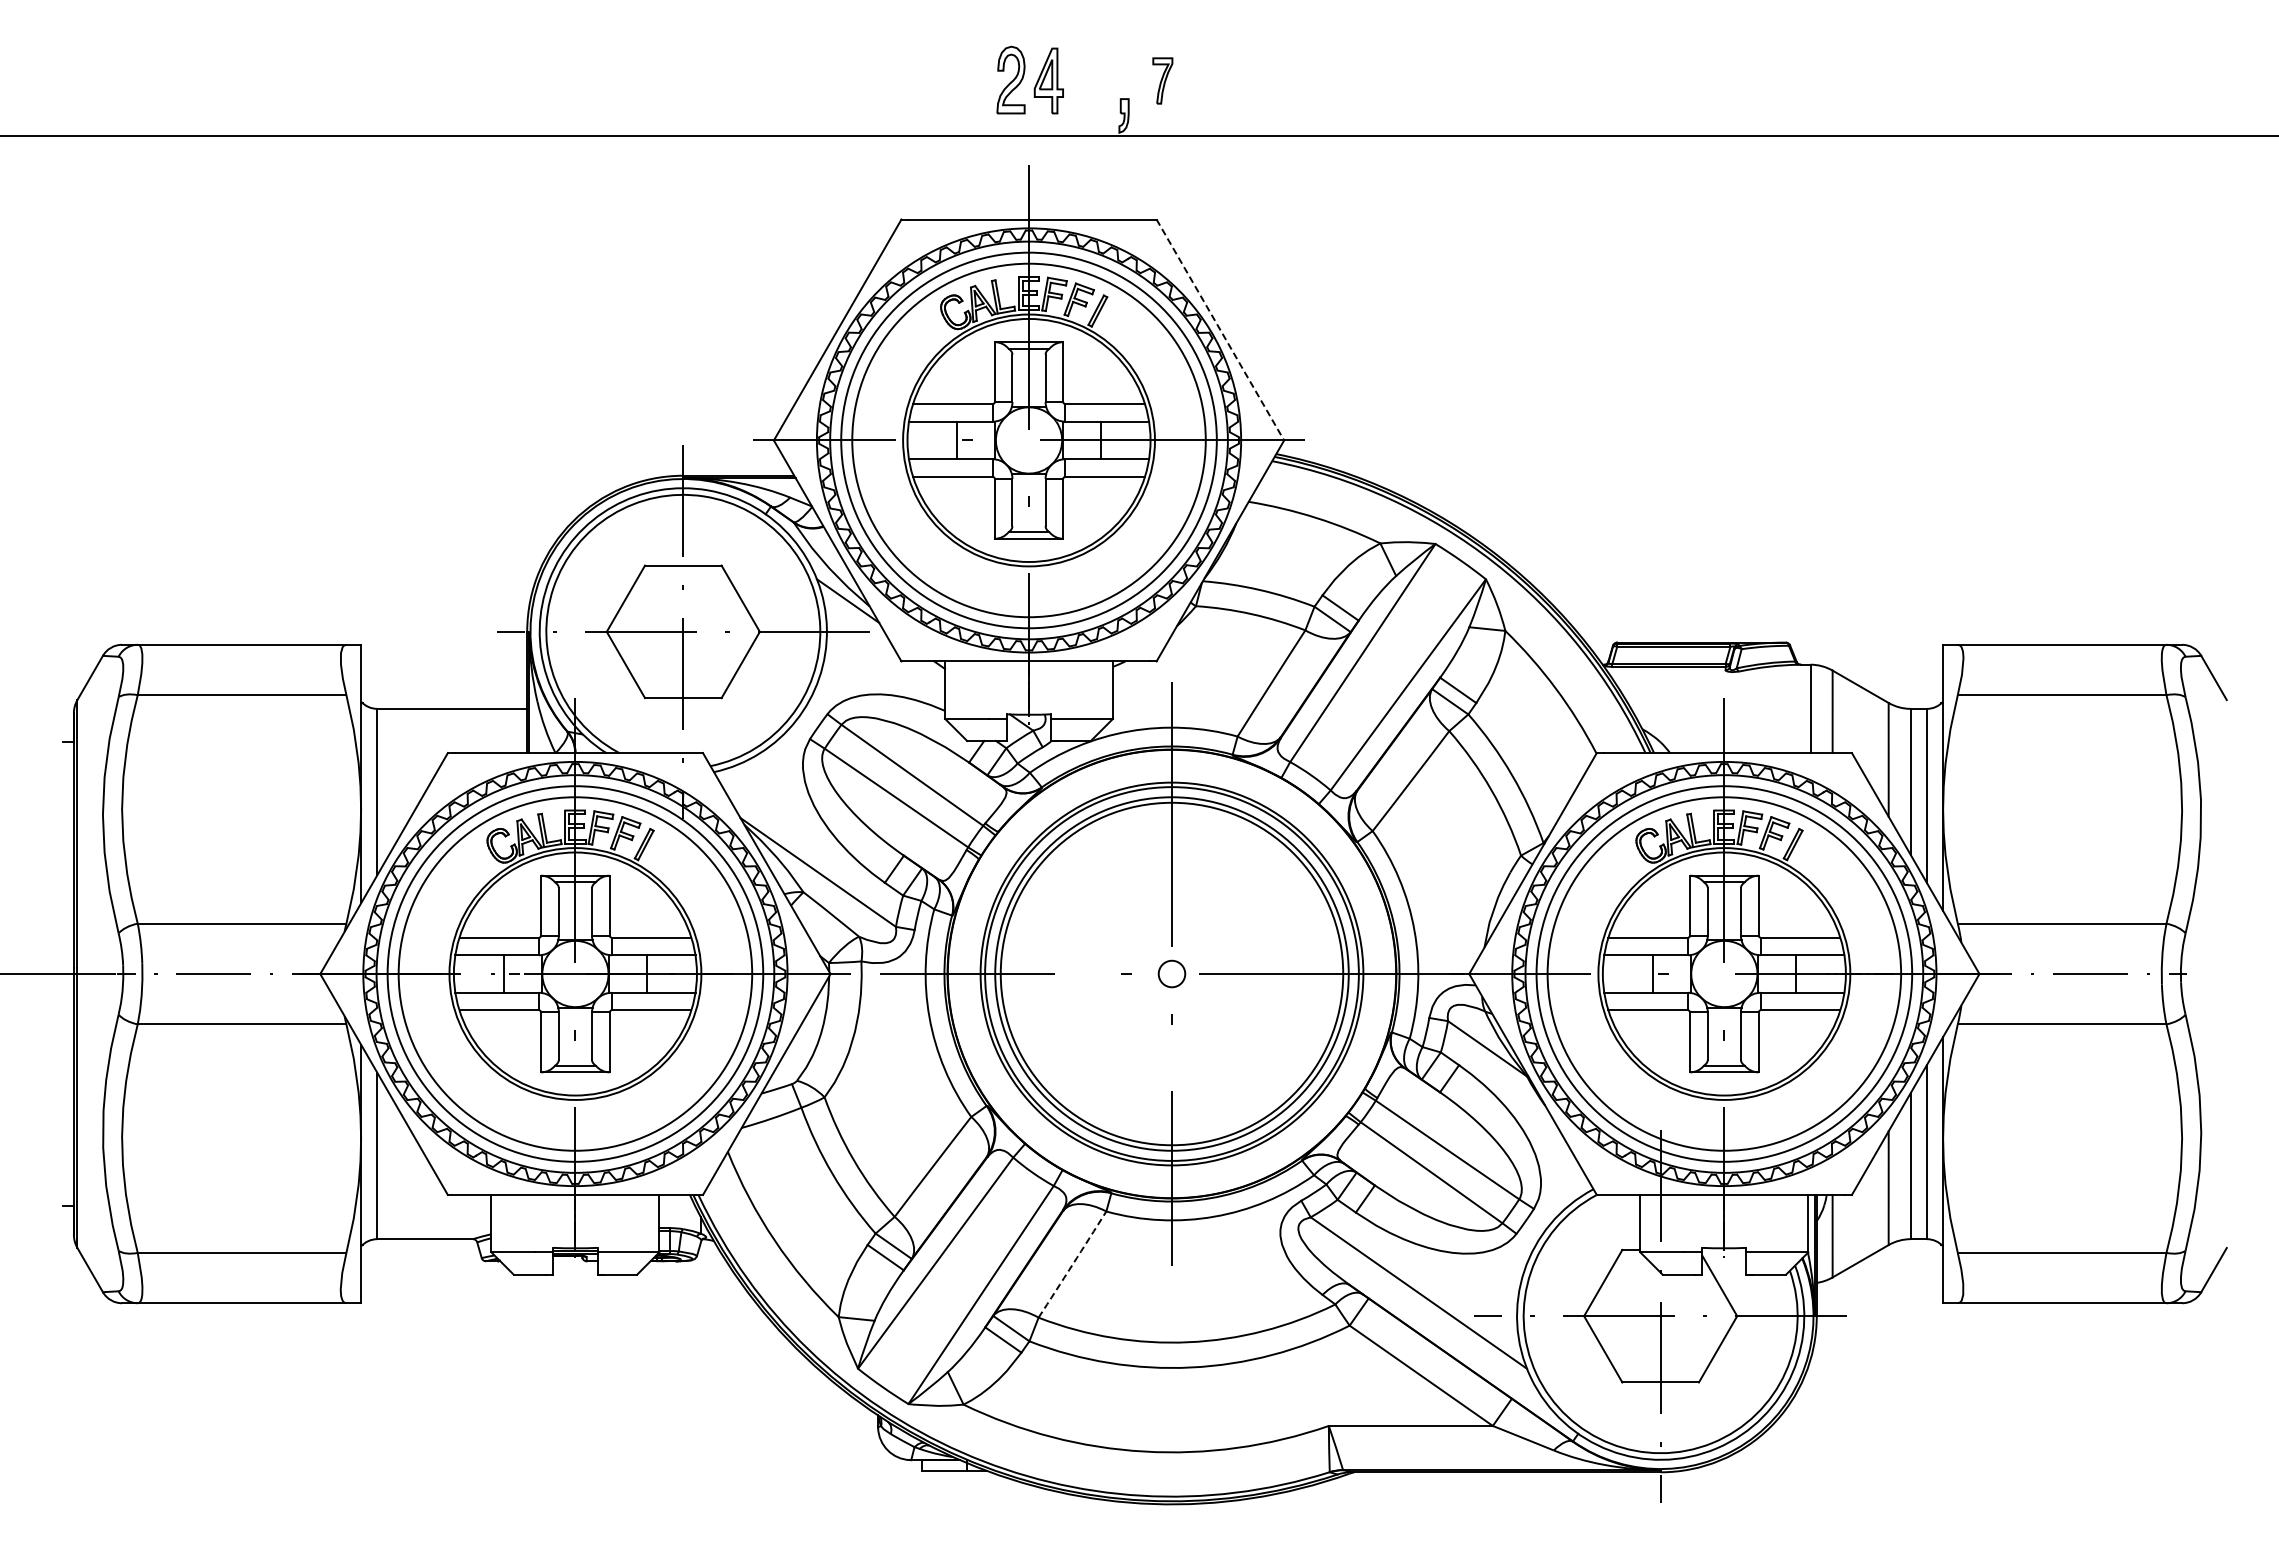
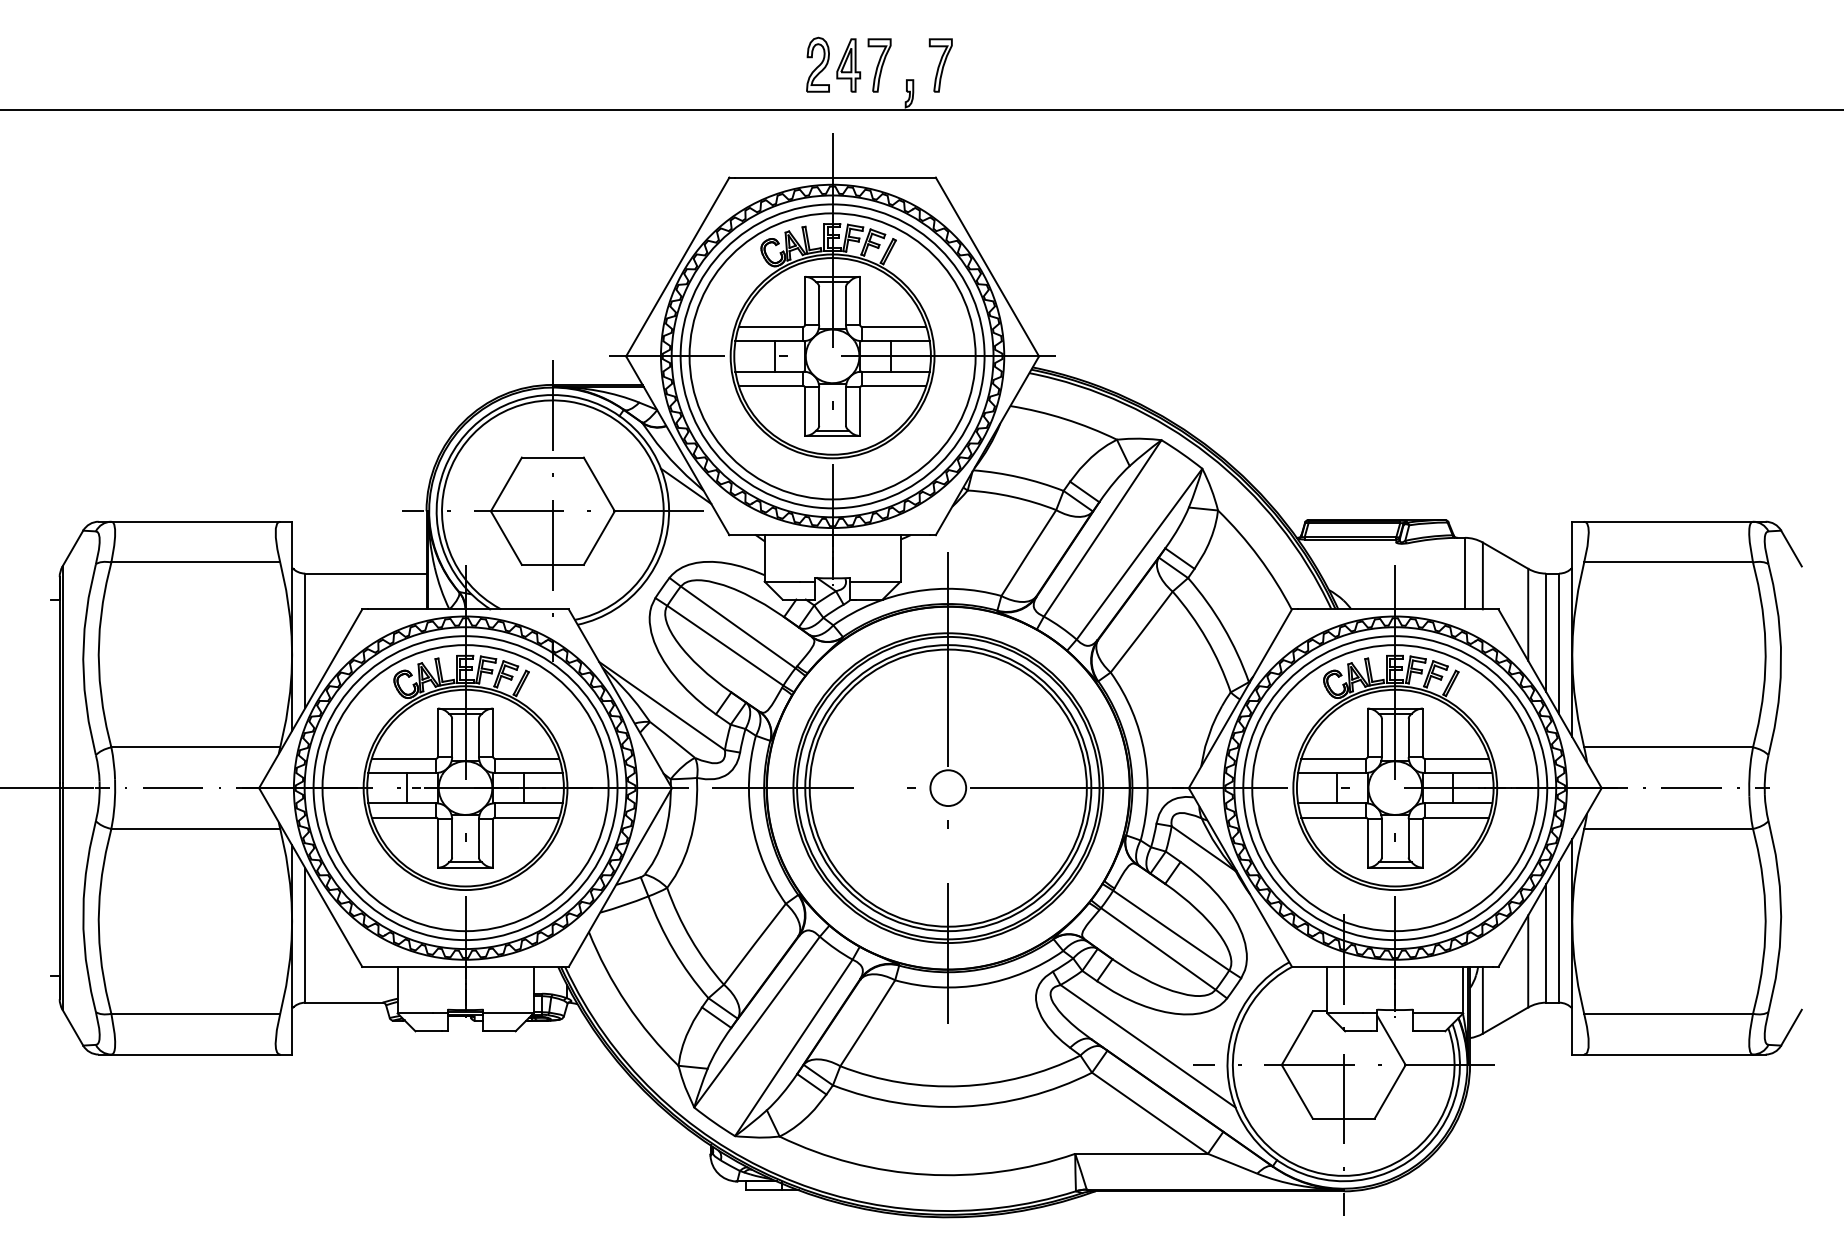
part: (1086, 80) -> (879, 65), added
part: (1162, 80) -> (940, 65), size x1.43
line: (1220, 330) -> (987, 267), dashed -> solid
circle: (1171, 973) -> (947, 787), size x1.67
arc: (1072, 1264) -> (867, 1023), dashed -> solid

